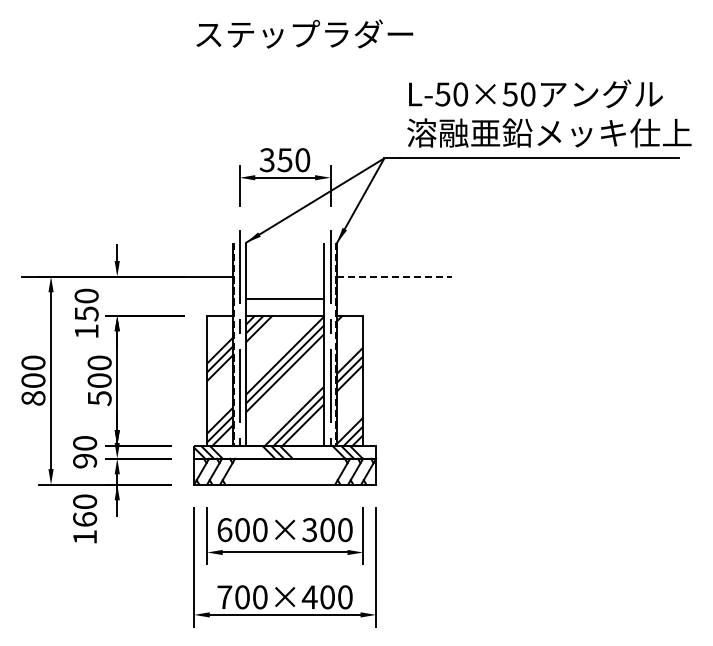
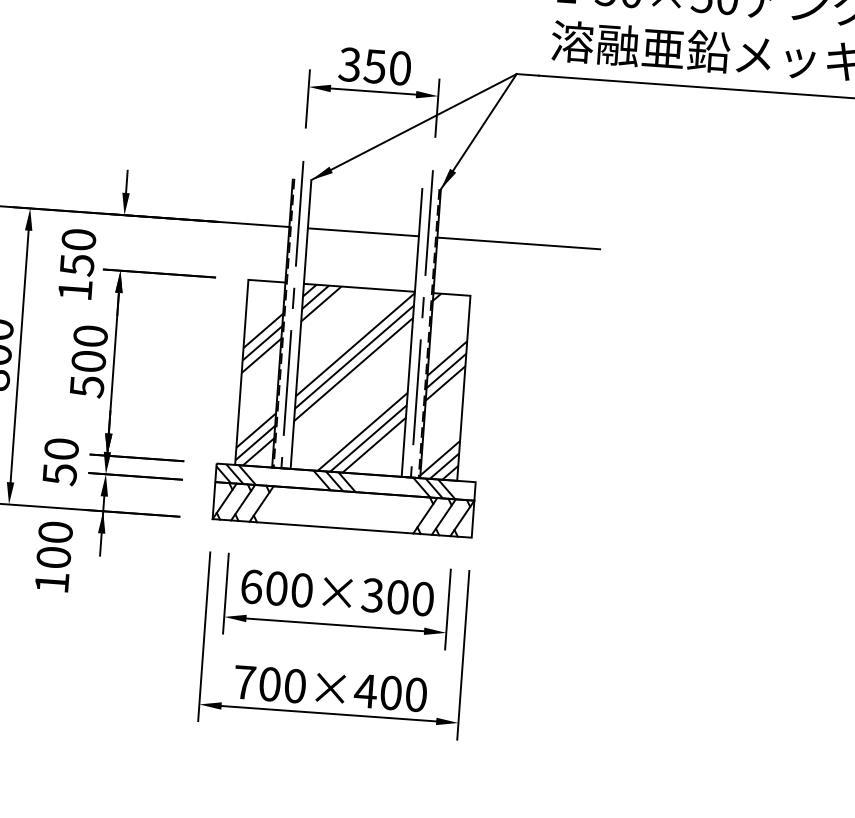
line: (394, 276) -> (519, 243), dashed -> solid
line: (285, 298) -> (363, 232), moved
text: (85, 460) -> (60, 473), 90 -> 50
text: (85, 519) -> (54, 557), 160 -> 100

